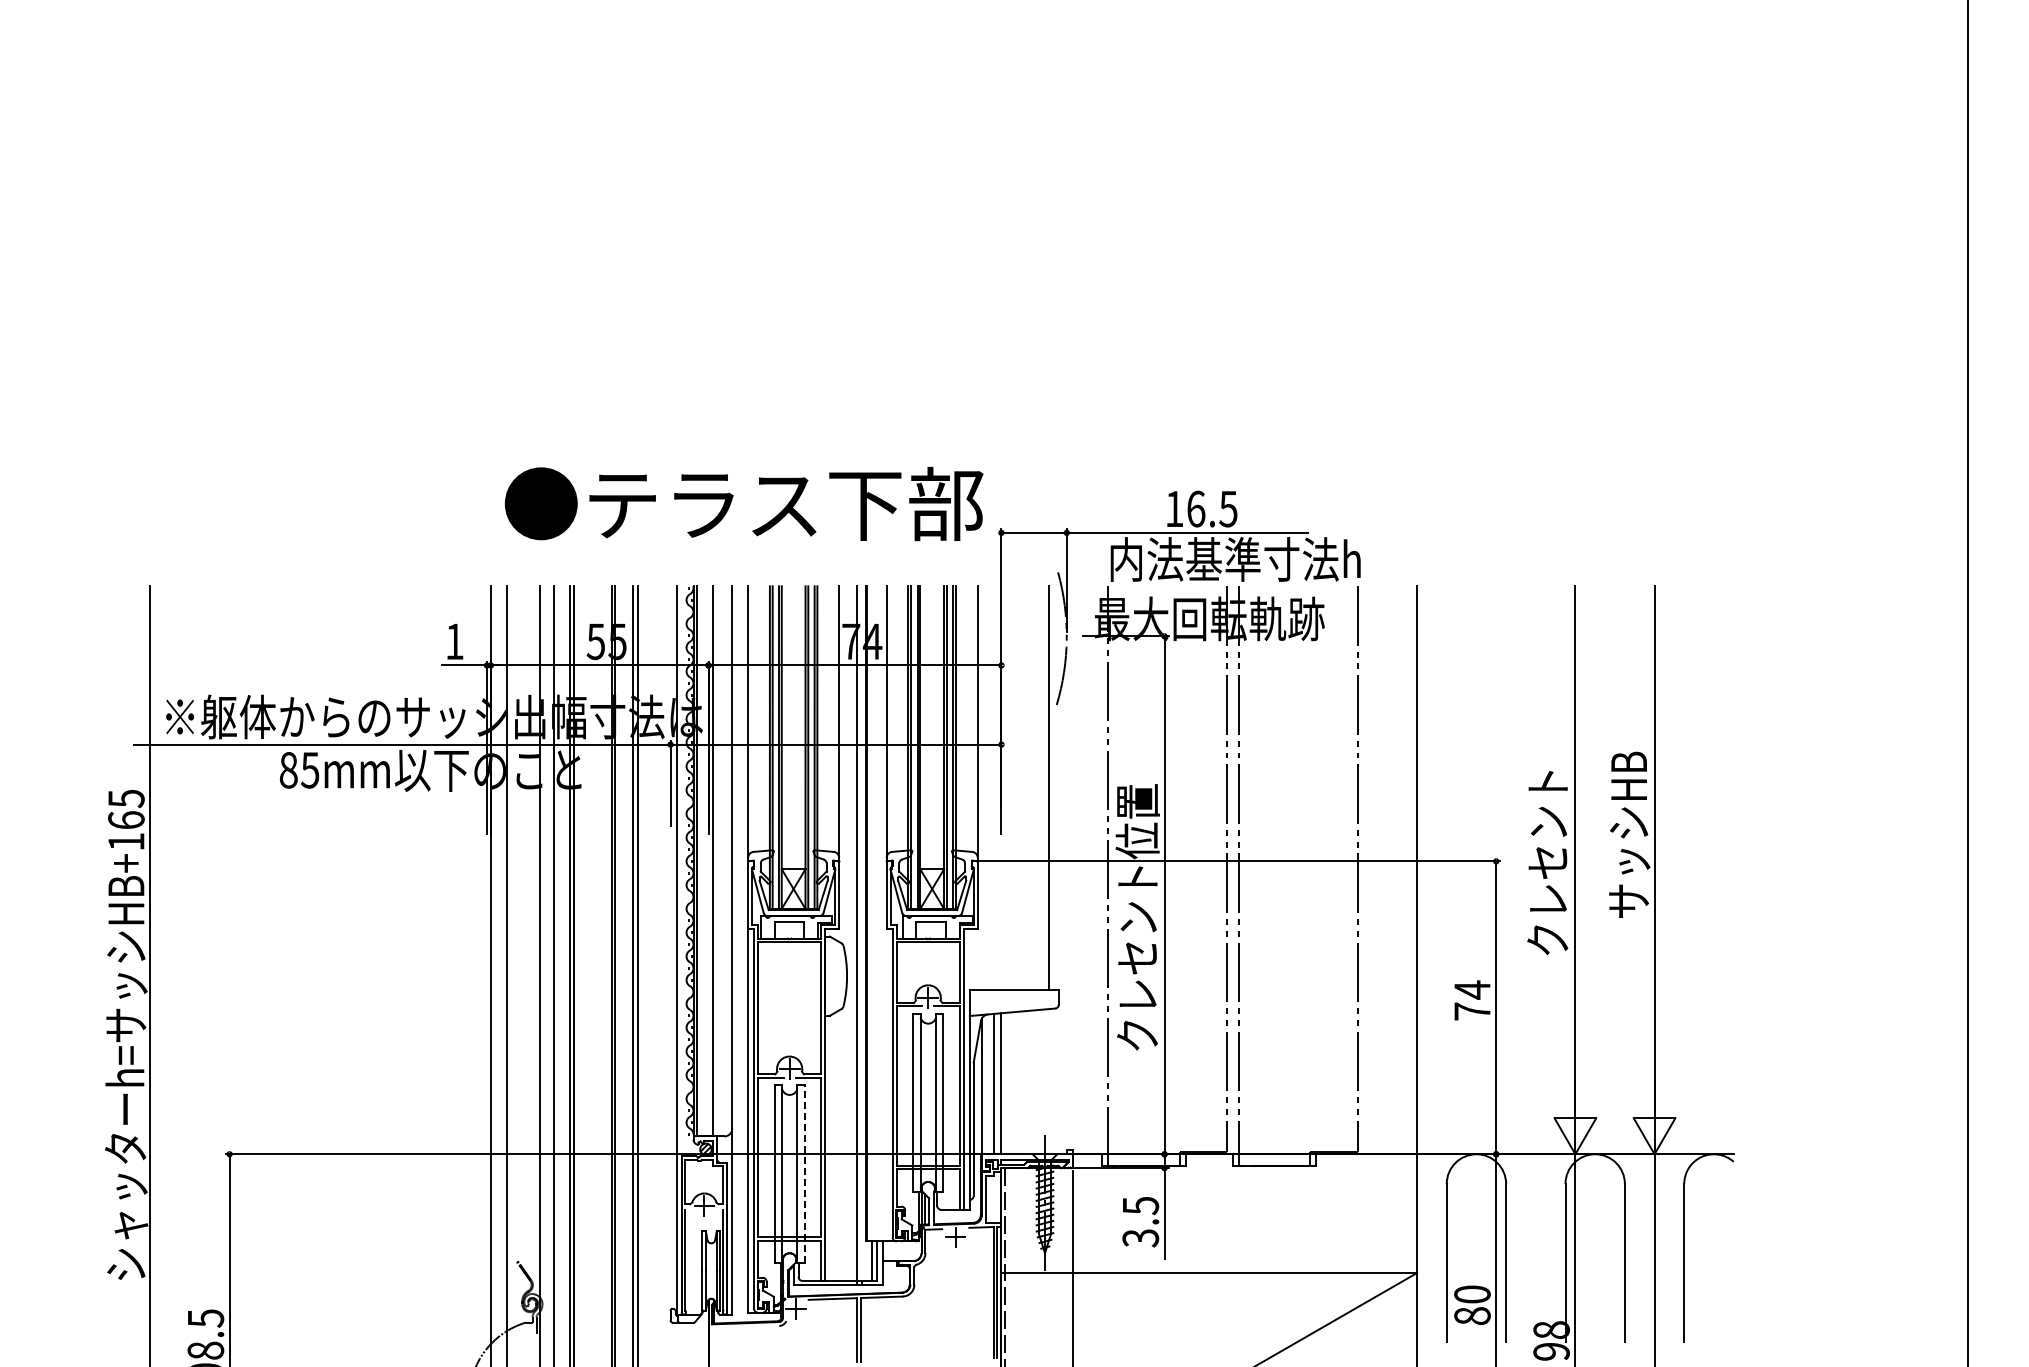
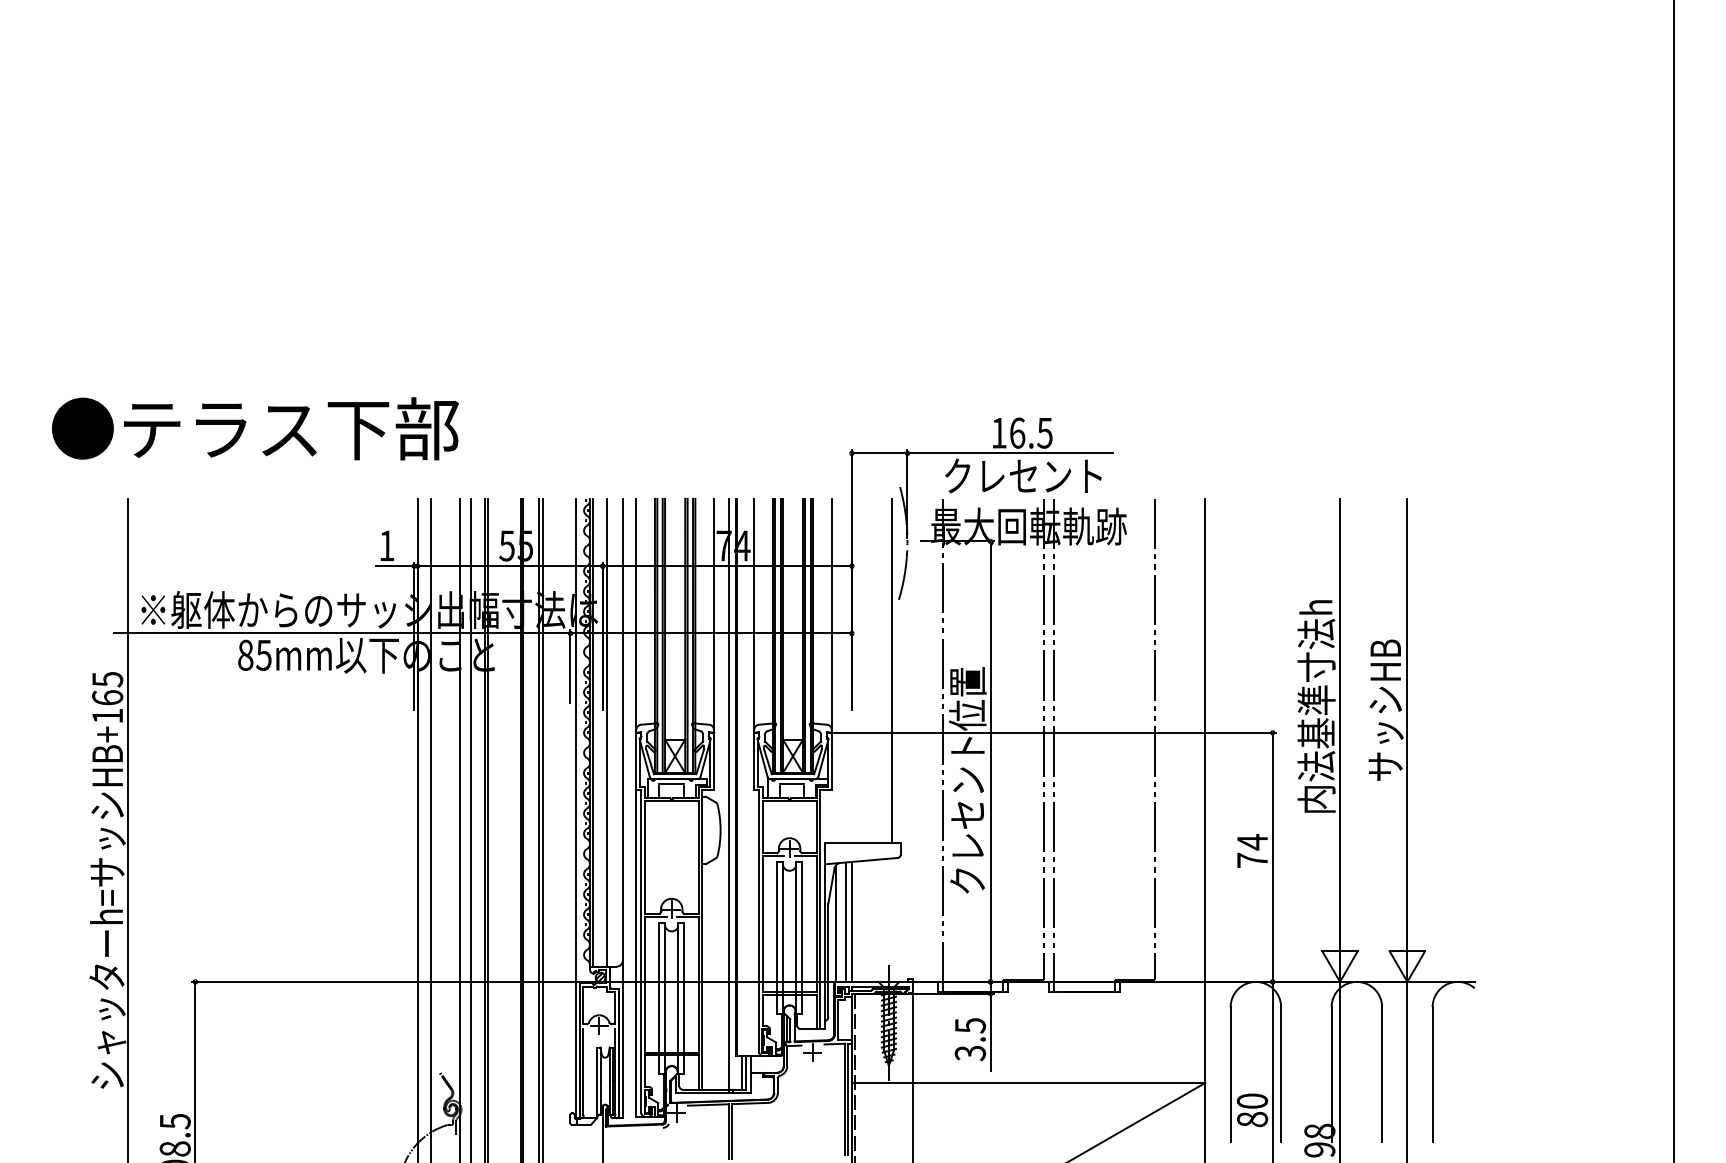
text: (743, 504) -> (254, 429), moved
text: (1235, 559) -> (1050, 476), 内法基準寸法h -> クレセント
text: (1547, 830) -> (1316, 706), クレセント -> 内法基準寸法h
line: (804, 1173) -> (684, 998), dashed -> solid

